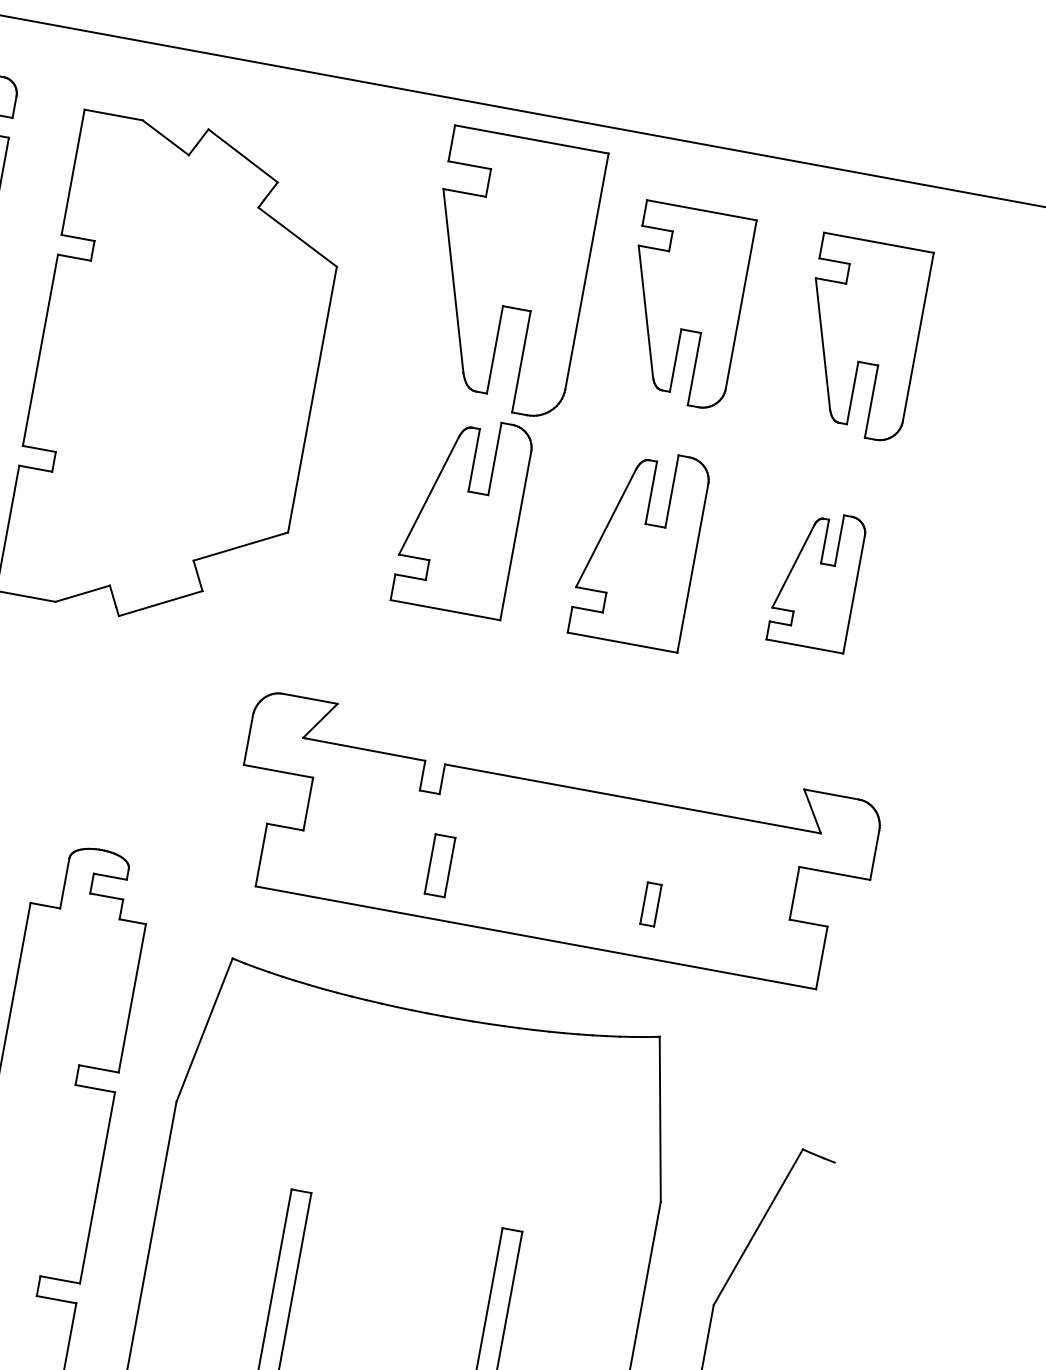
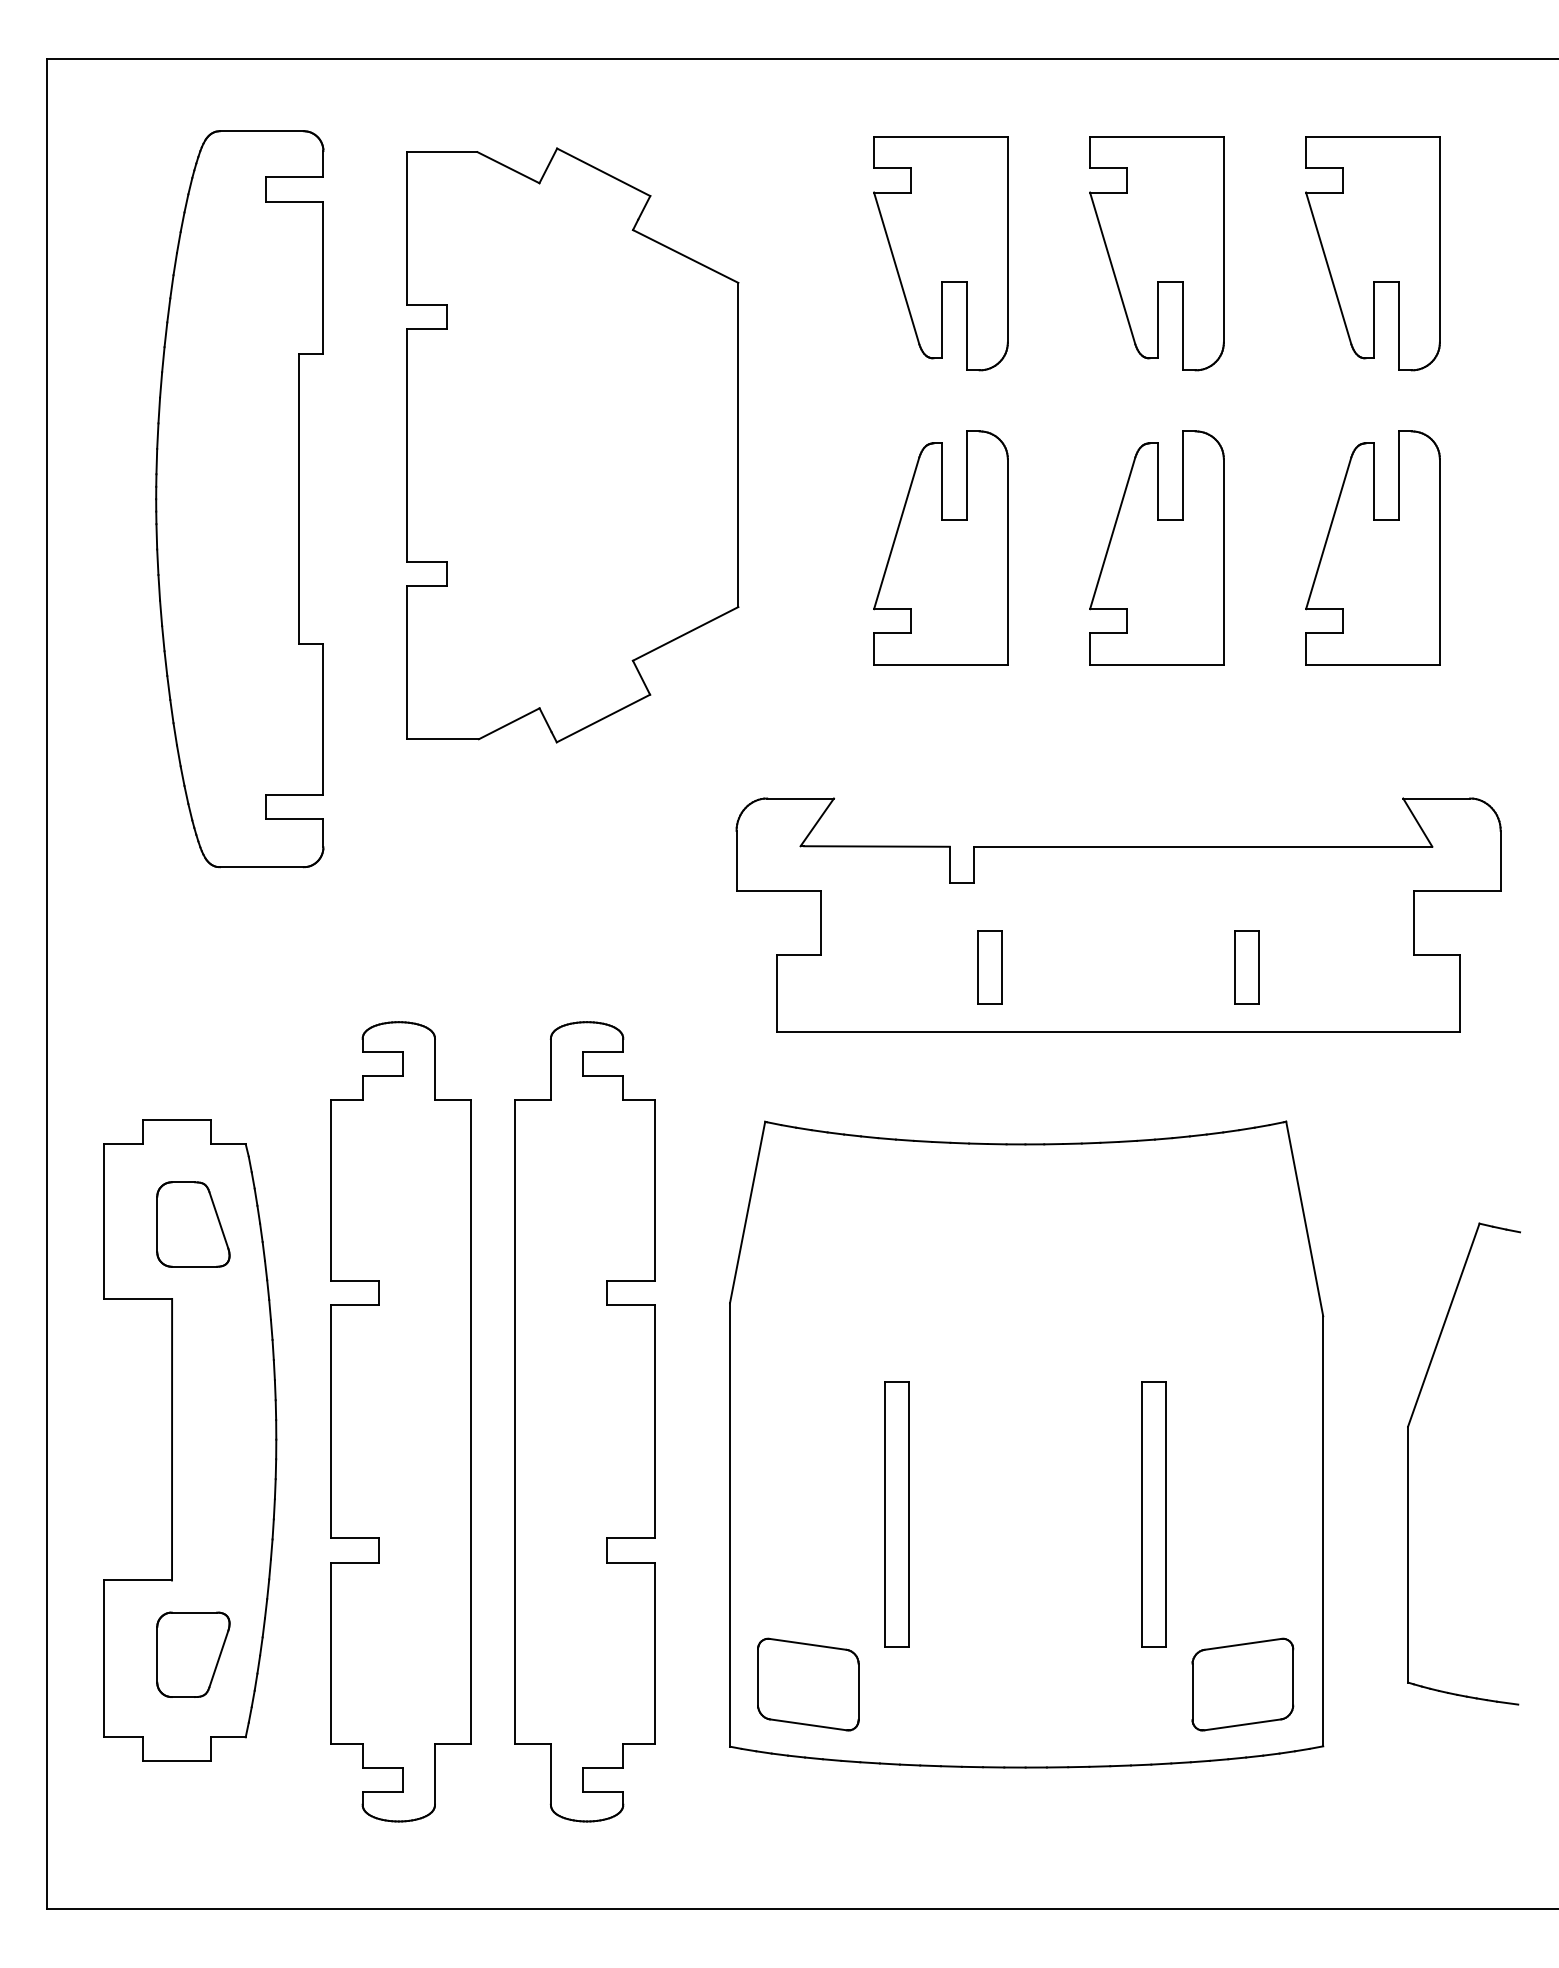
part: (506, 273) -> (940, 253), size x0.71
part: (816, 579) -> (1372, 547), size x1.43
part: (650, 904) -> (1246, 967), size x1.43

